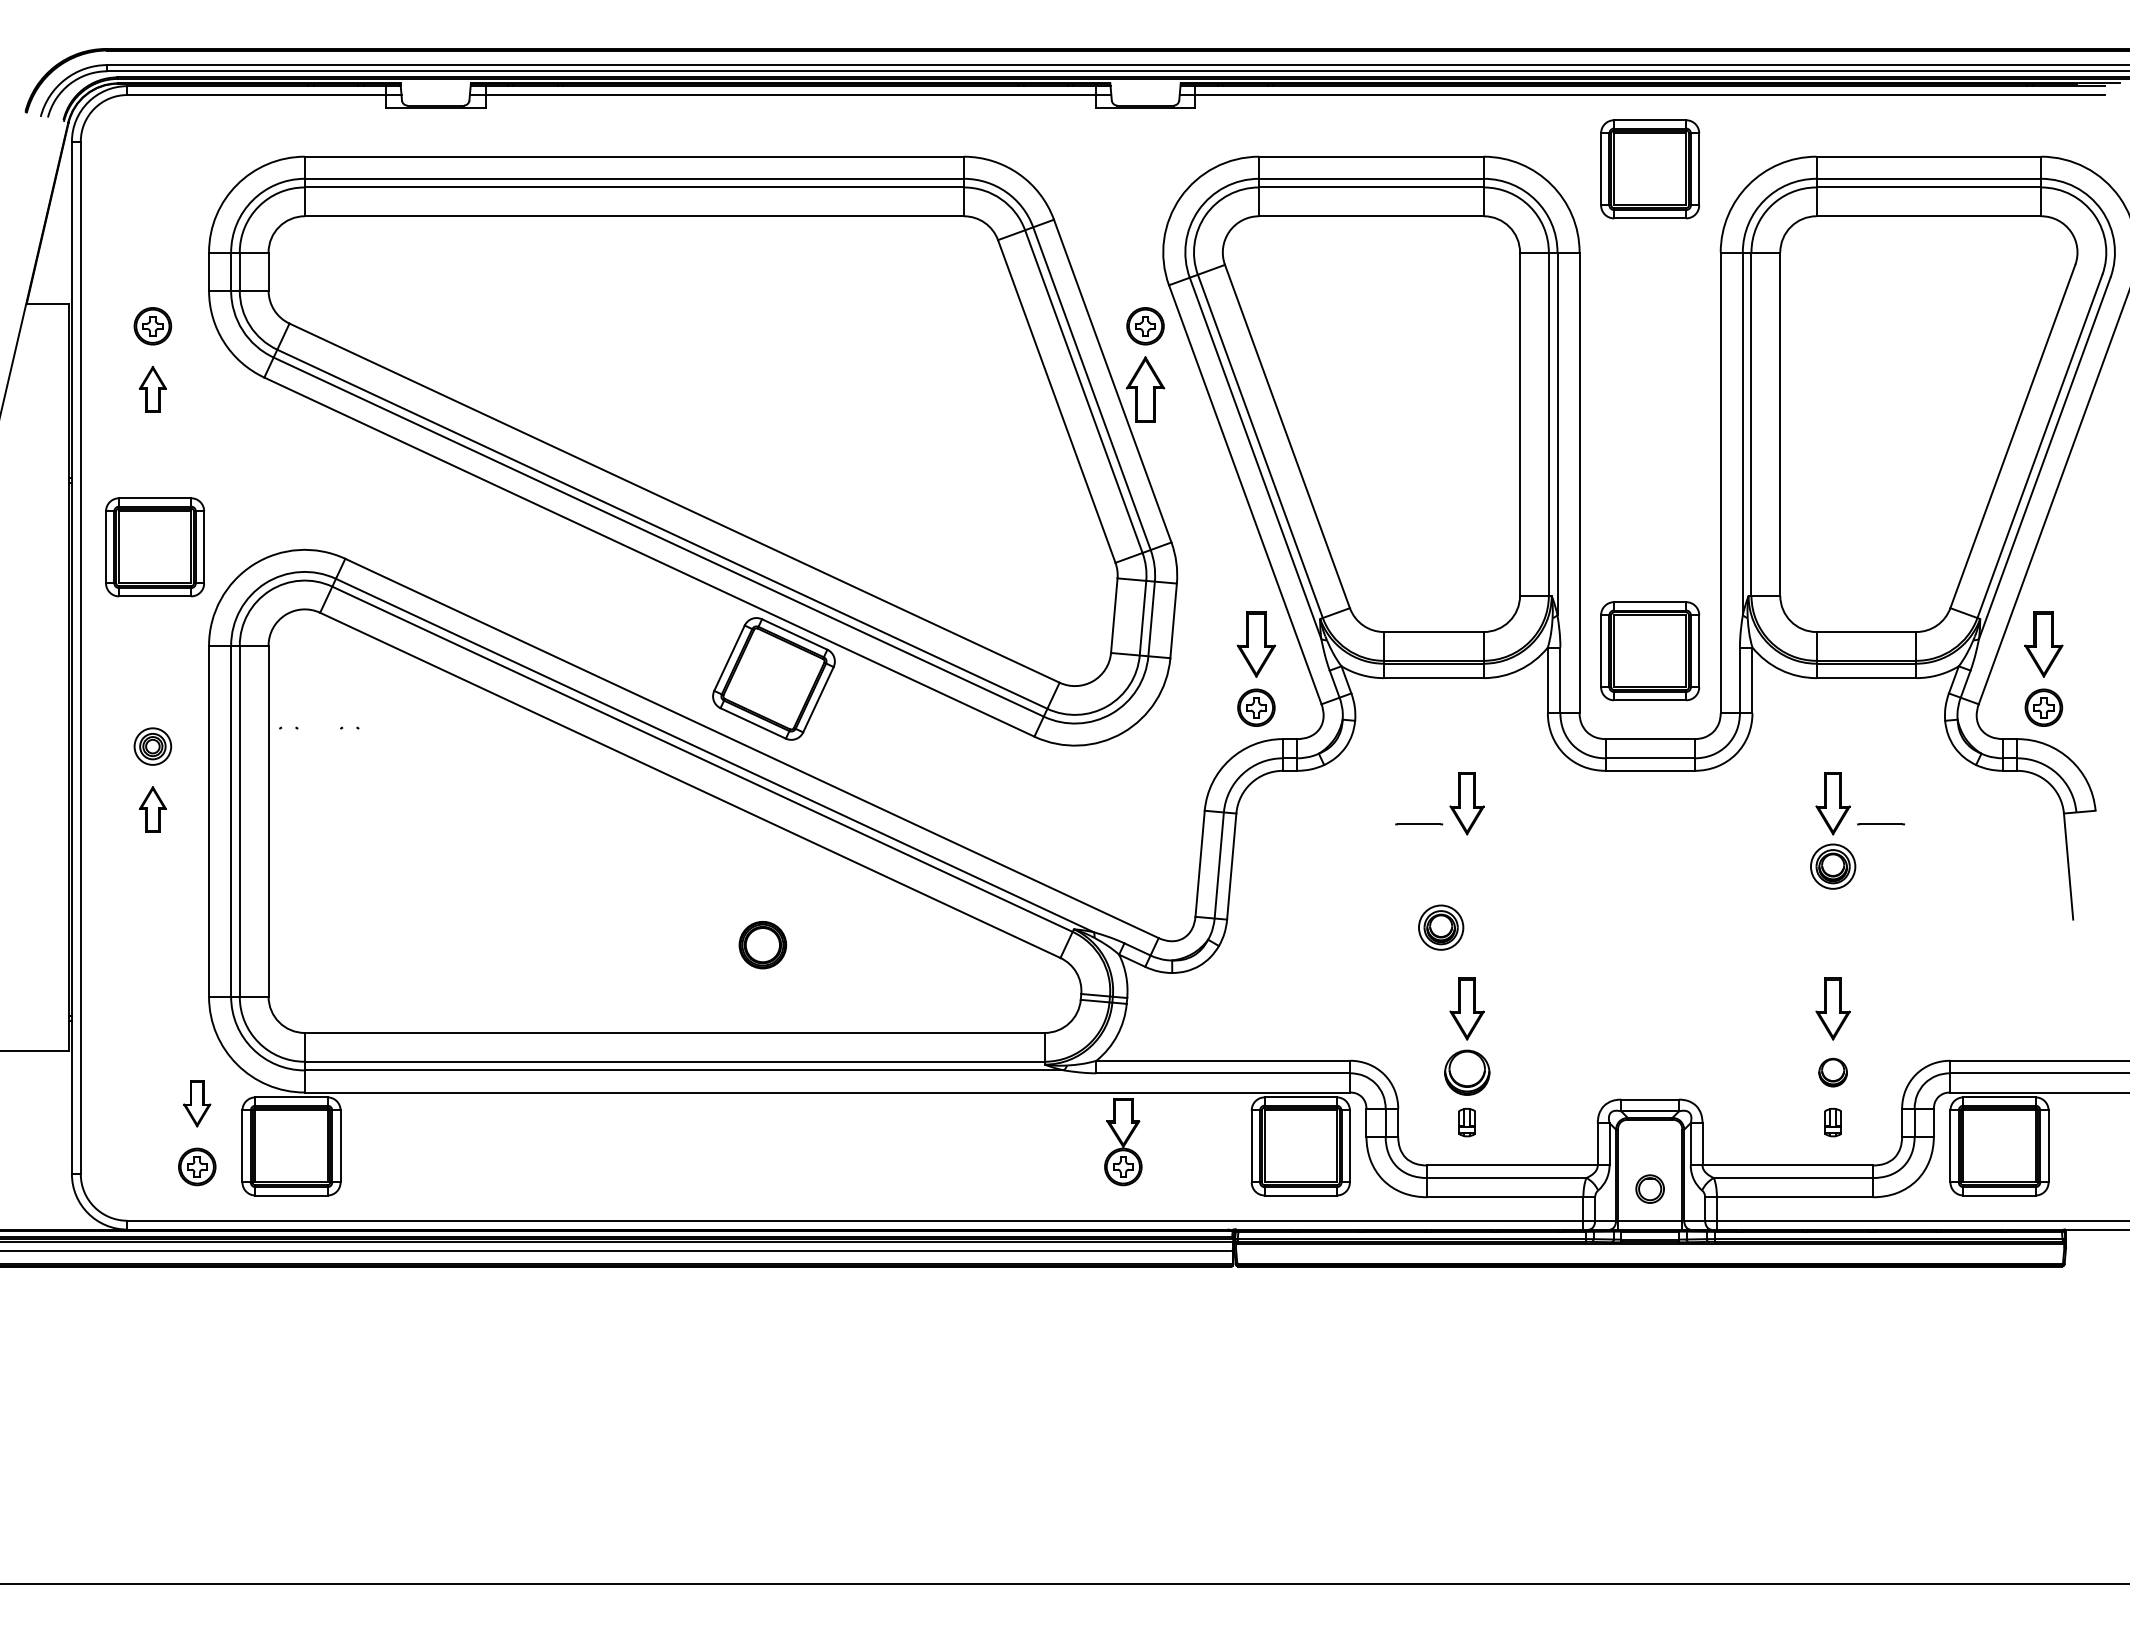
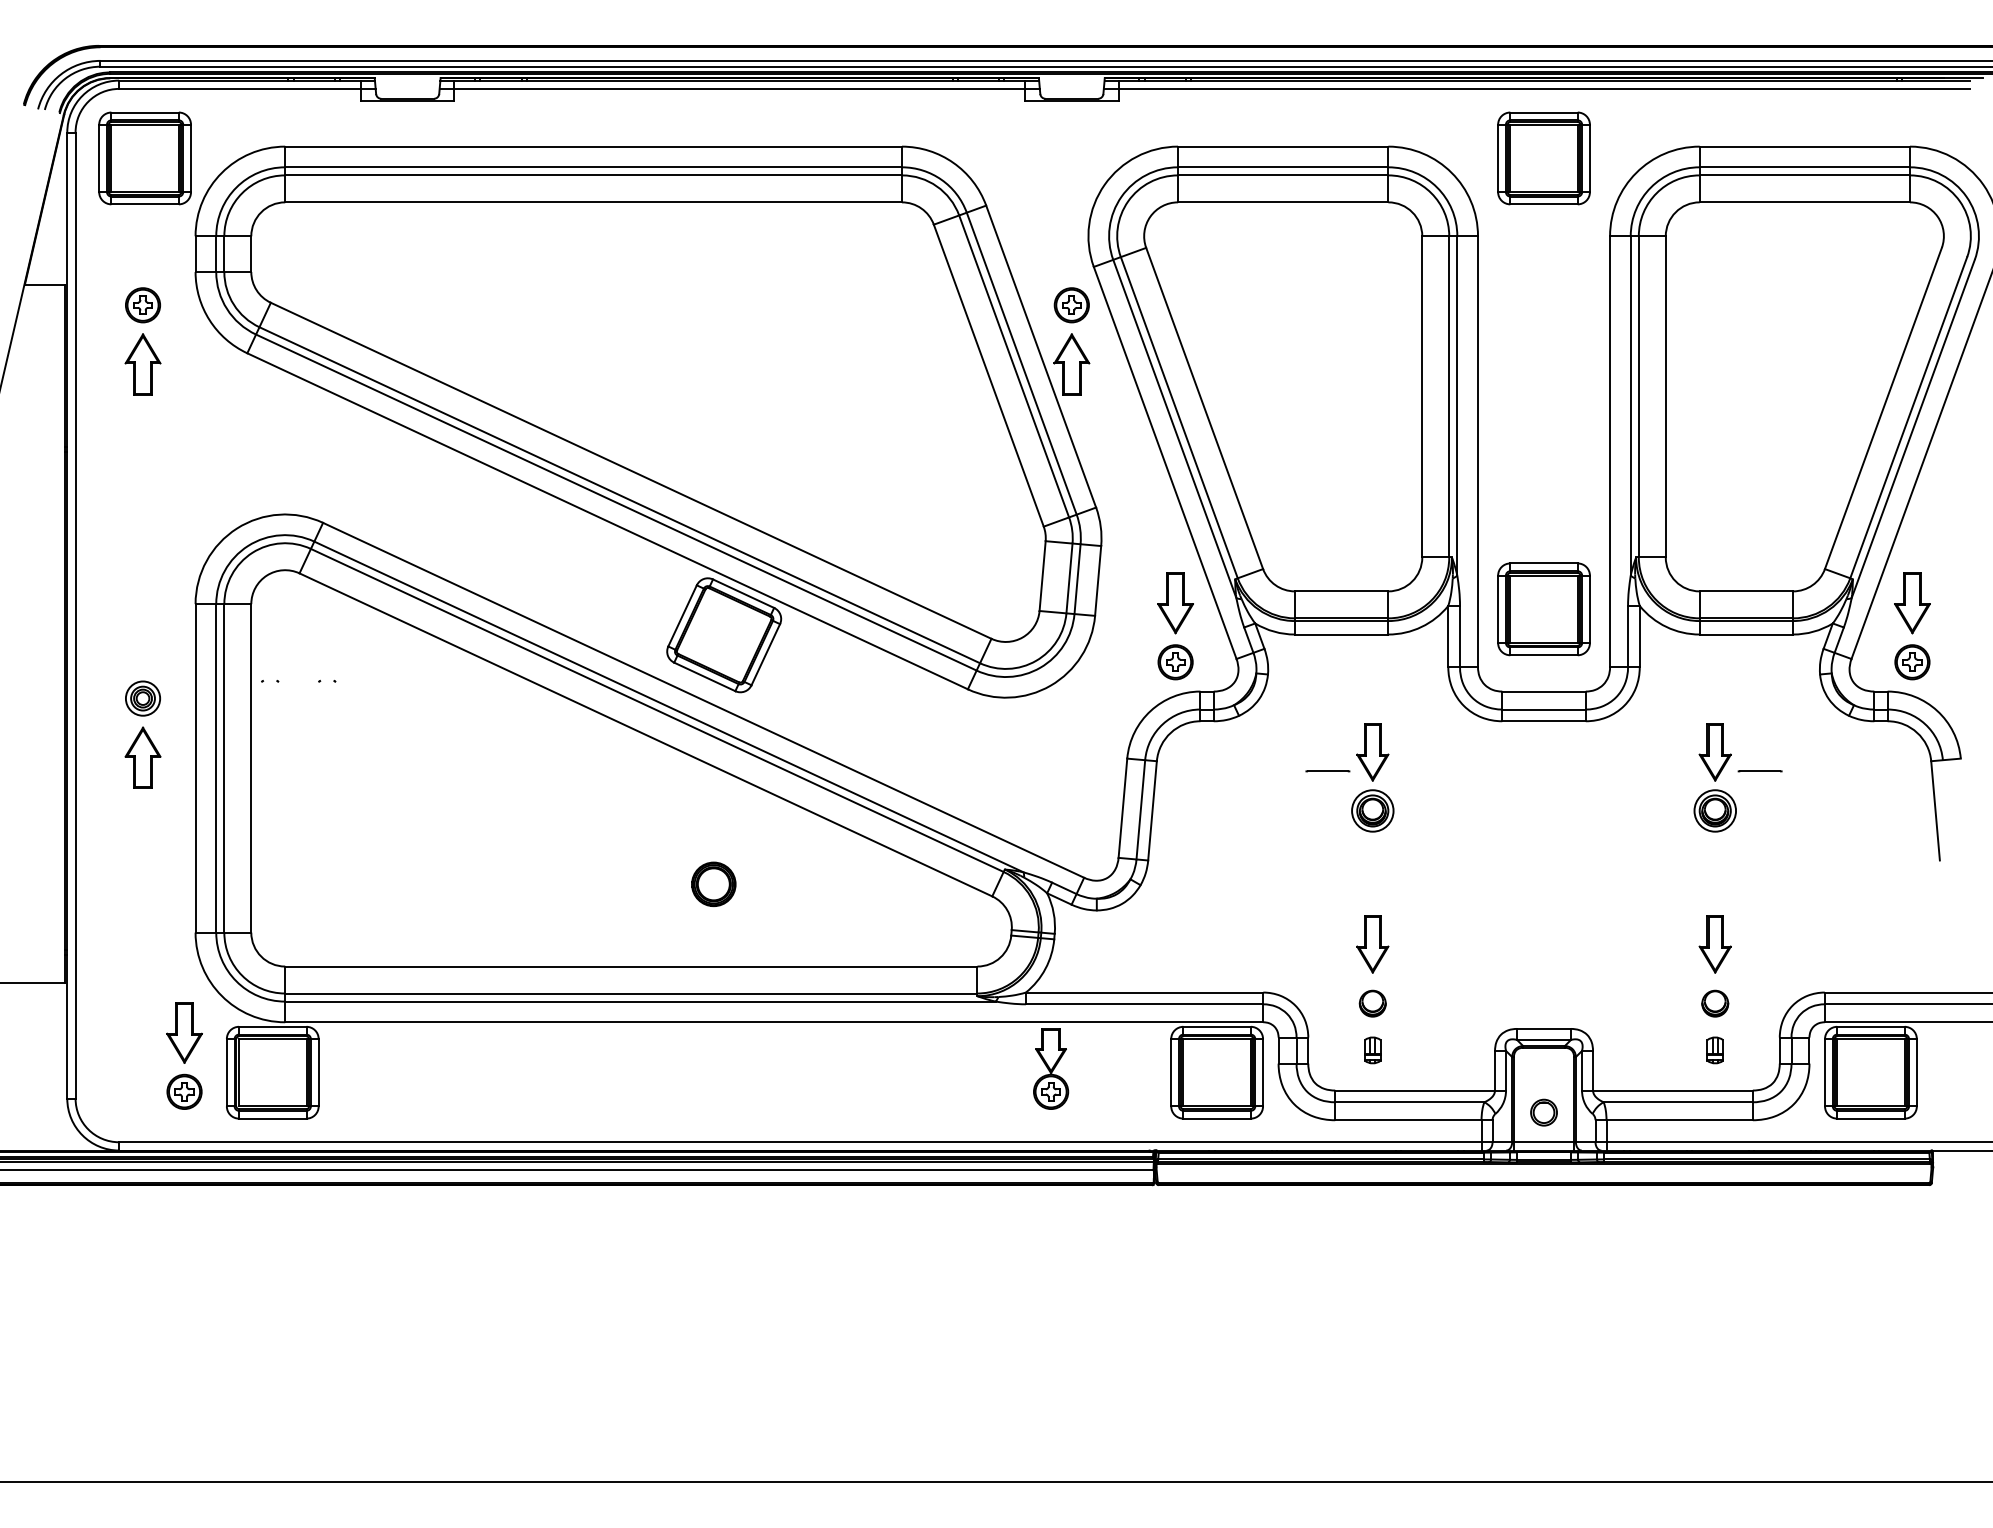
part: (152, 389) -> (142, 364), size x1.43
part: (155, 547) -> (145, 158), moved
part: (152, 809) -> (142, 757), size x1.43
part: (1441, 927) -> (1373, 810), moved
part: (1466, 1072) -> (1372, 1003), size x0.62
part: (196, 1103) -> (183, 1032), size x1.43

